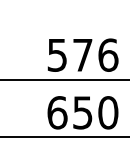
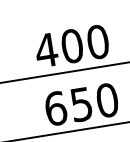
text: (82, 54) -> (71, 45), 576 -> 400

